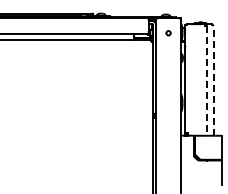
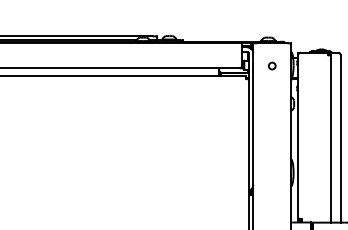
line: (206, 81) -> (330, 139), dashed -> solid
line: (213, 81) -> (340, 139), dashed -> solid

